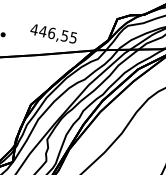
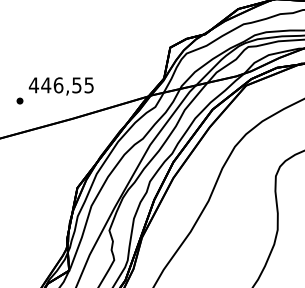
text: (53, 34) -> (60, 86), moved

